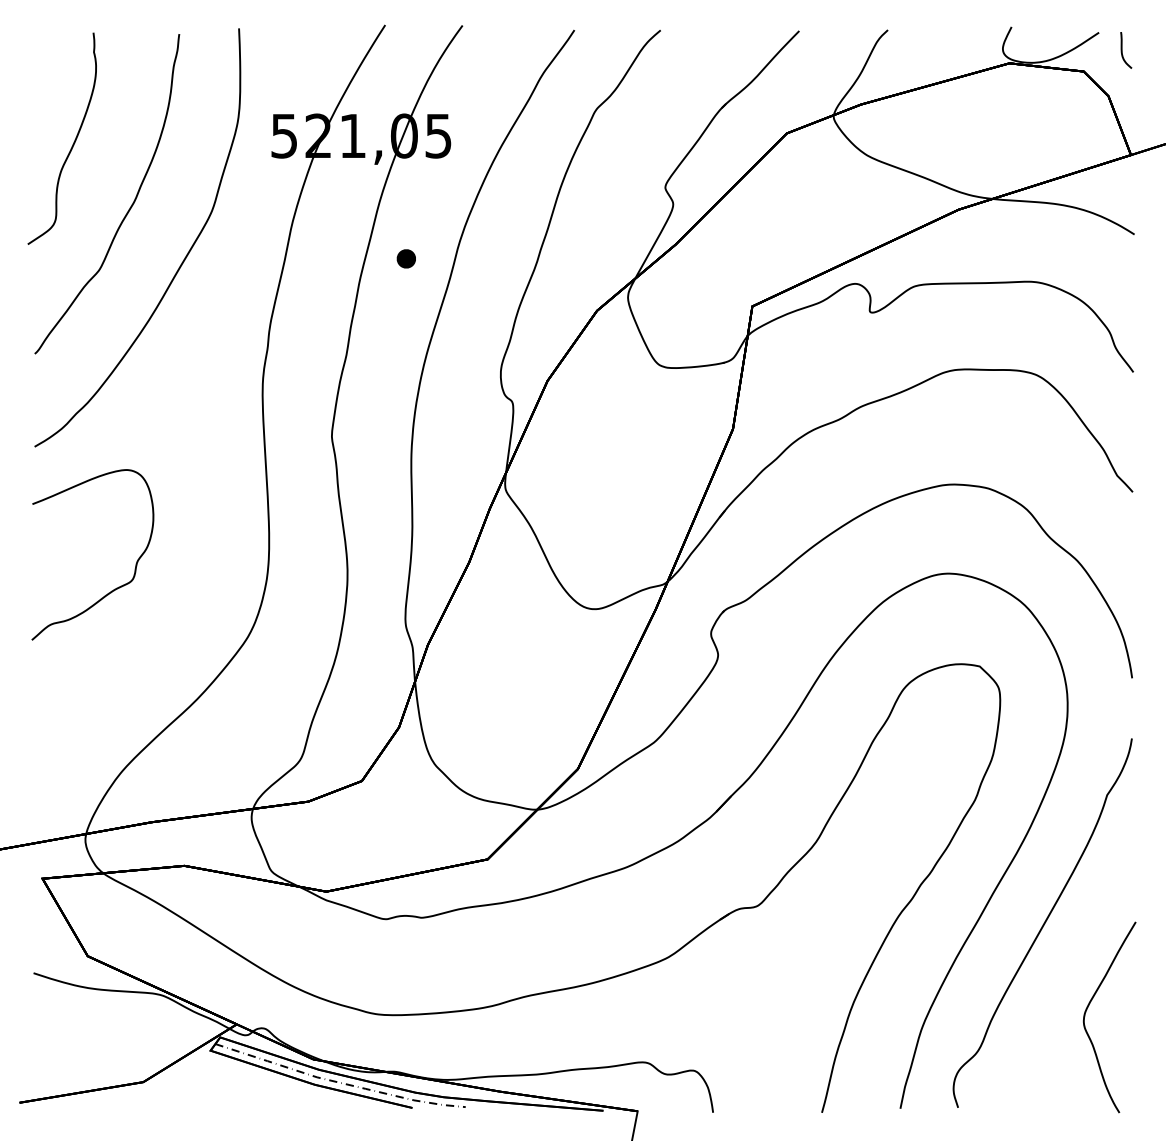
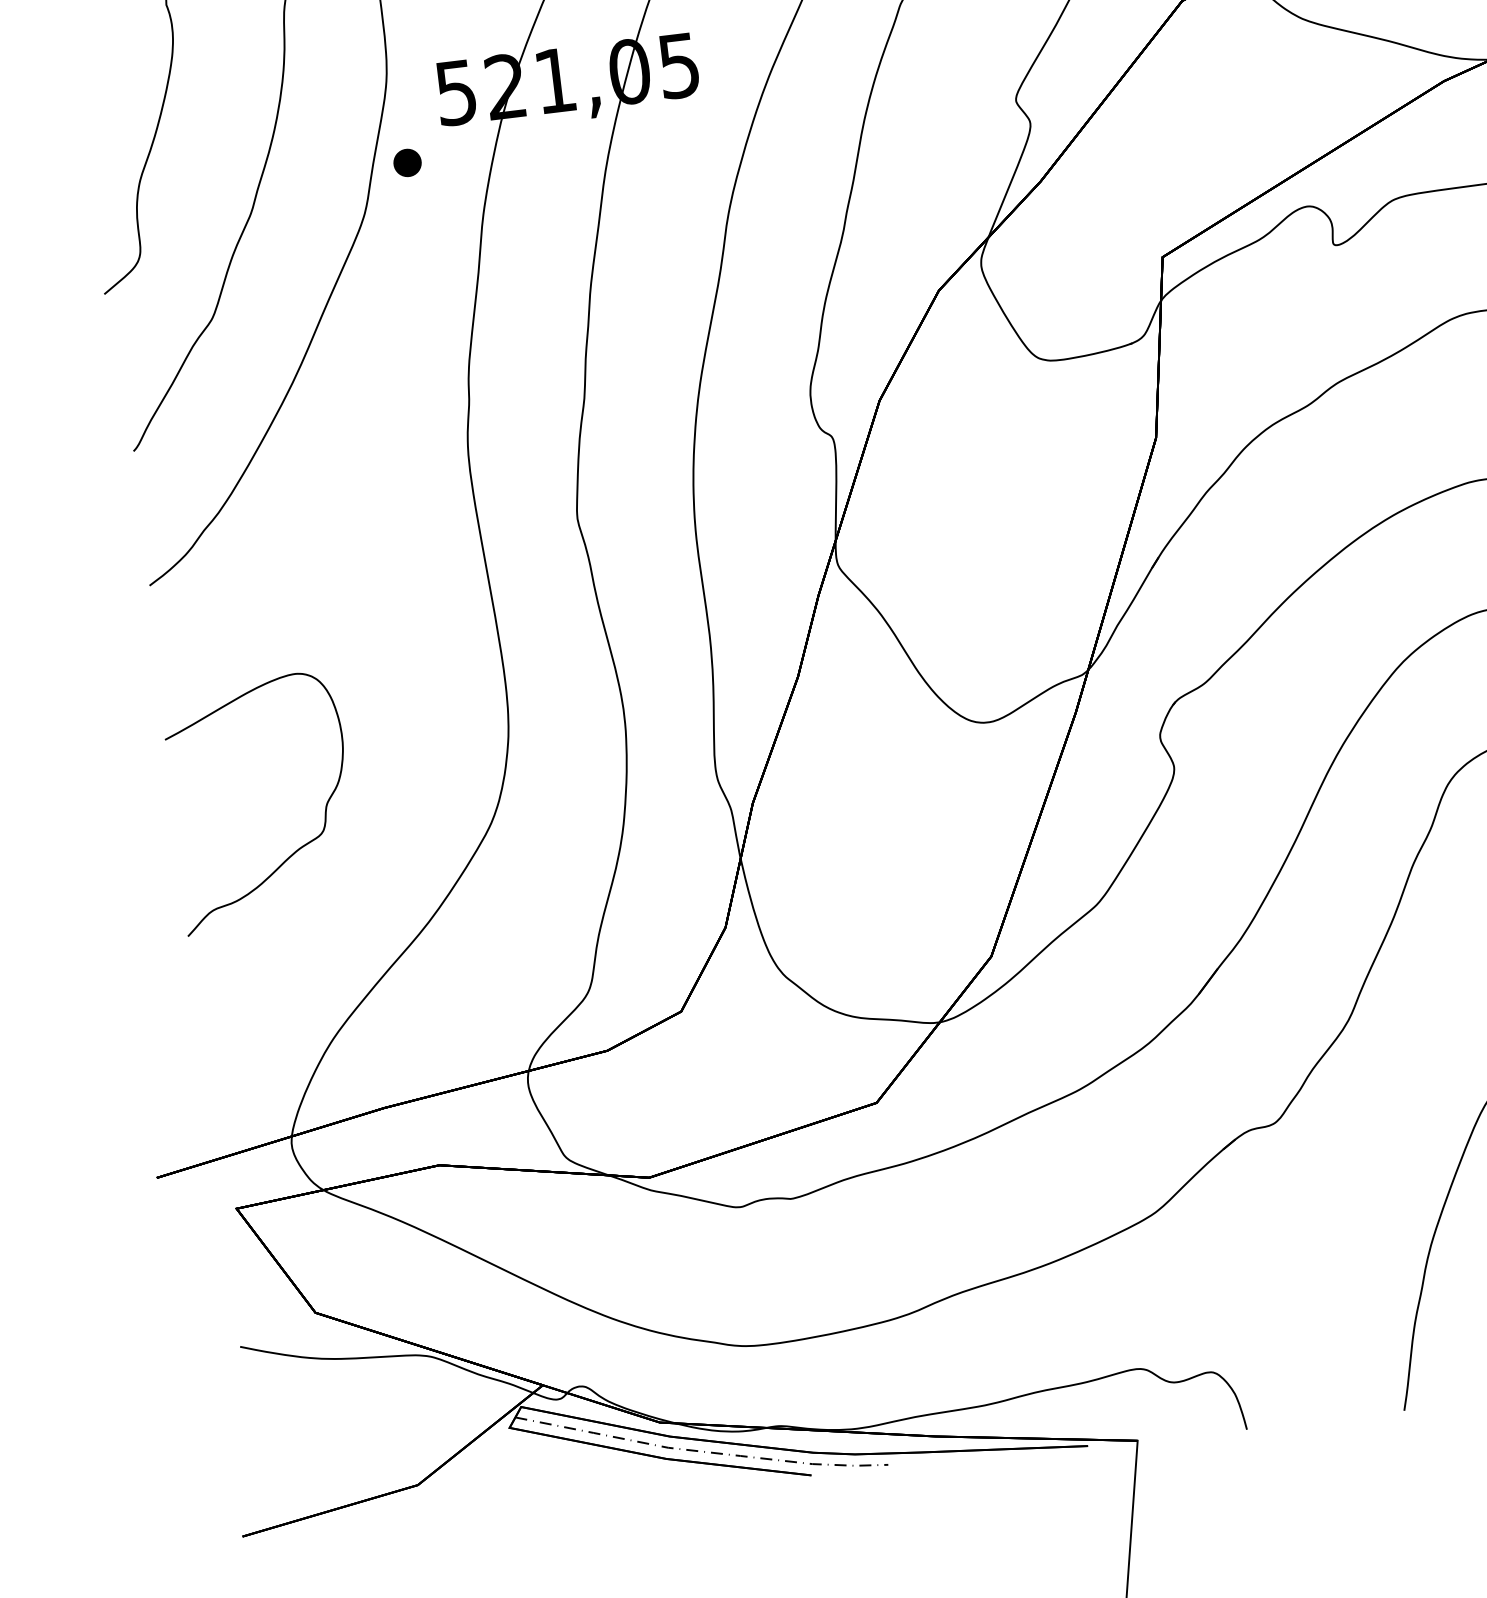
part: (405, 258) -> (406, 162), moved
curve: (111, 590) -> (294, 850), moved

